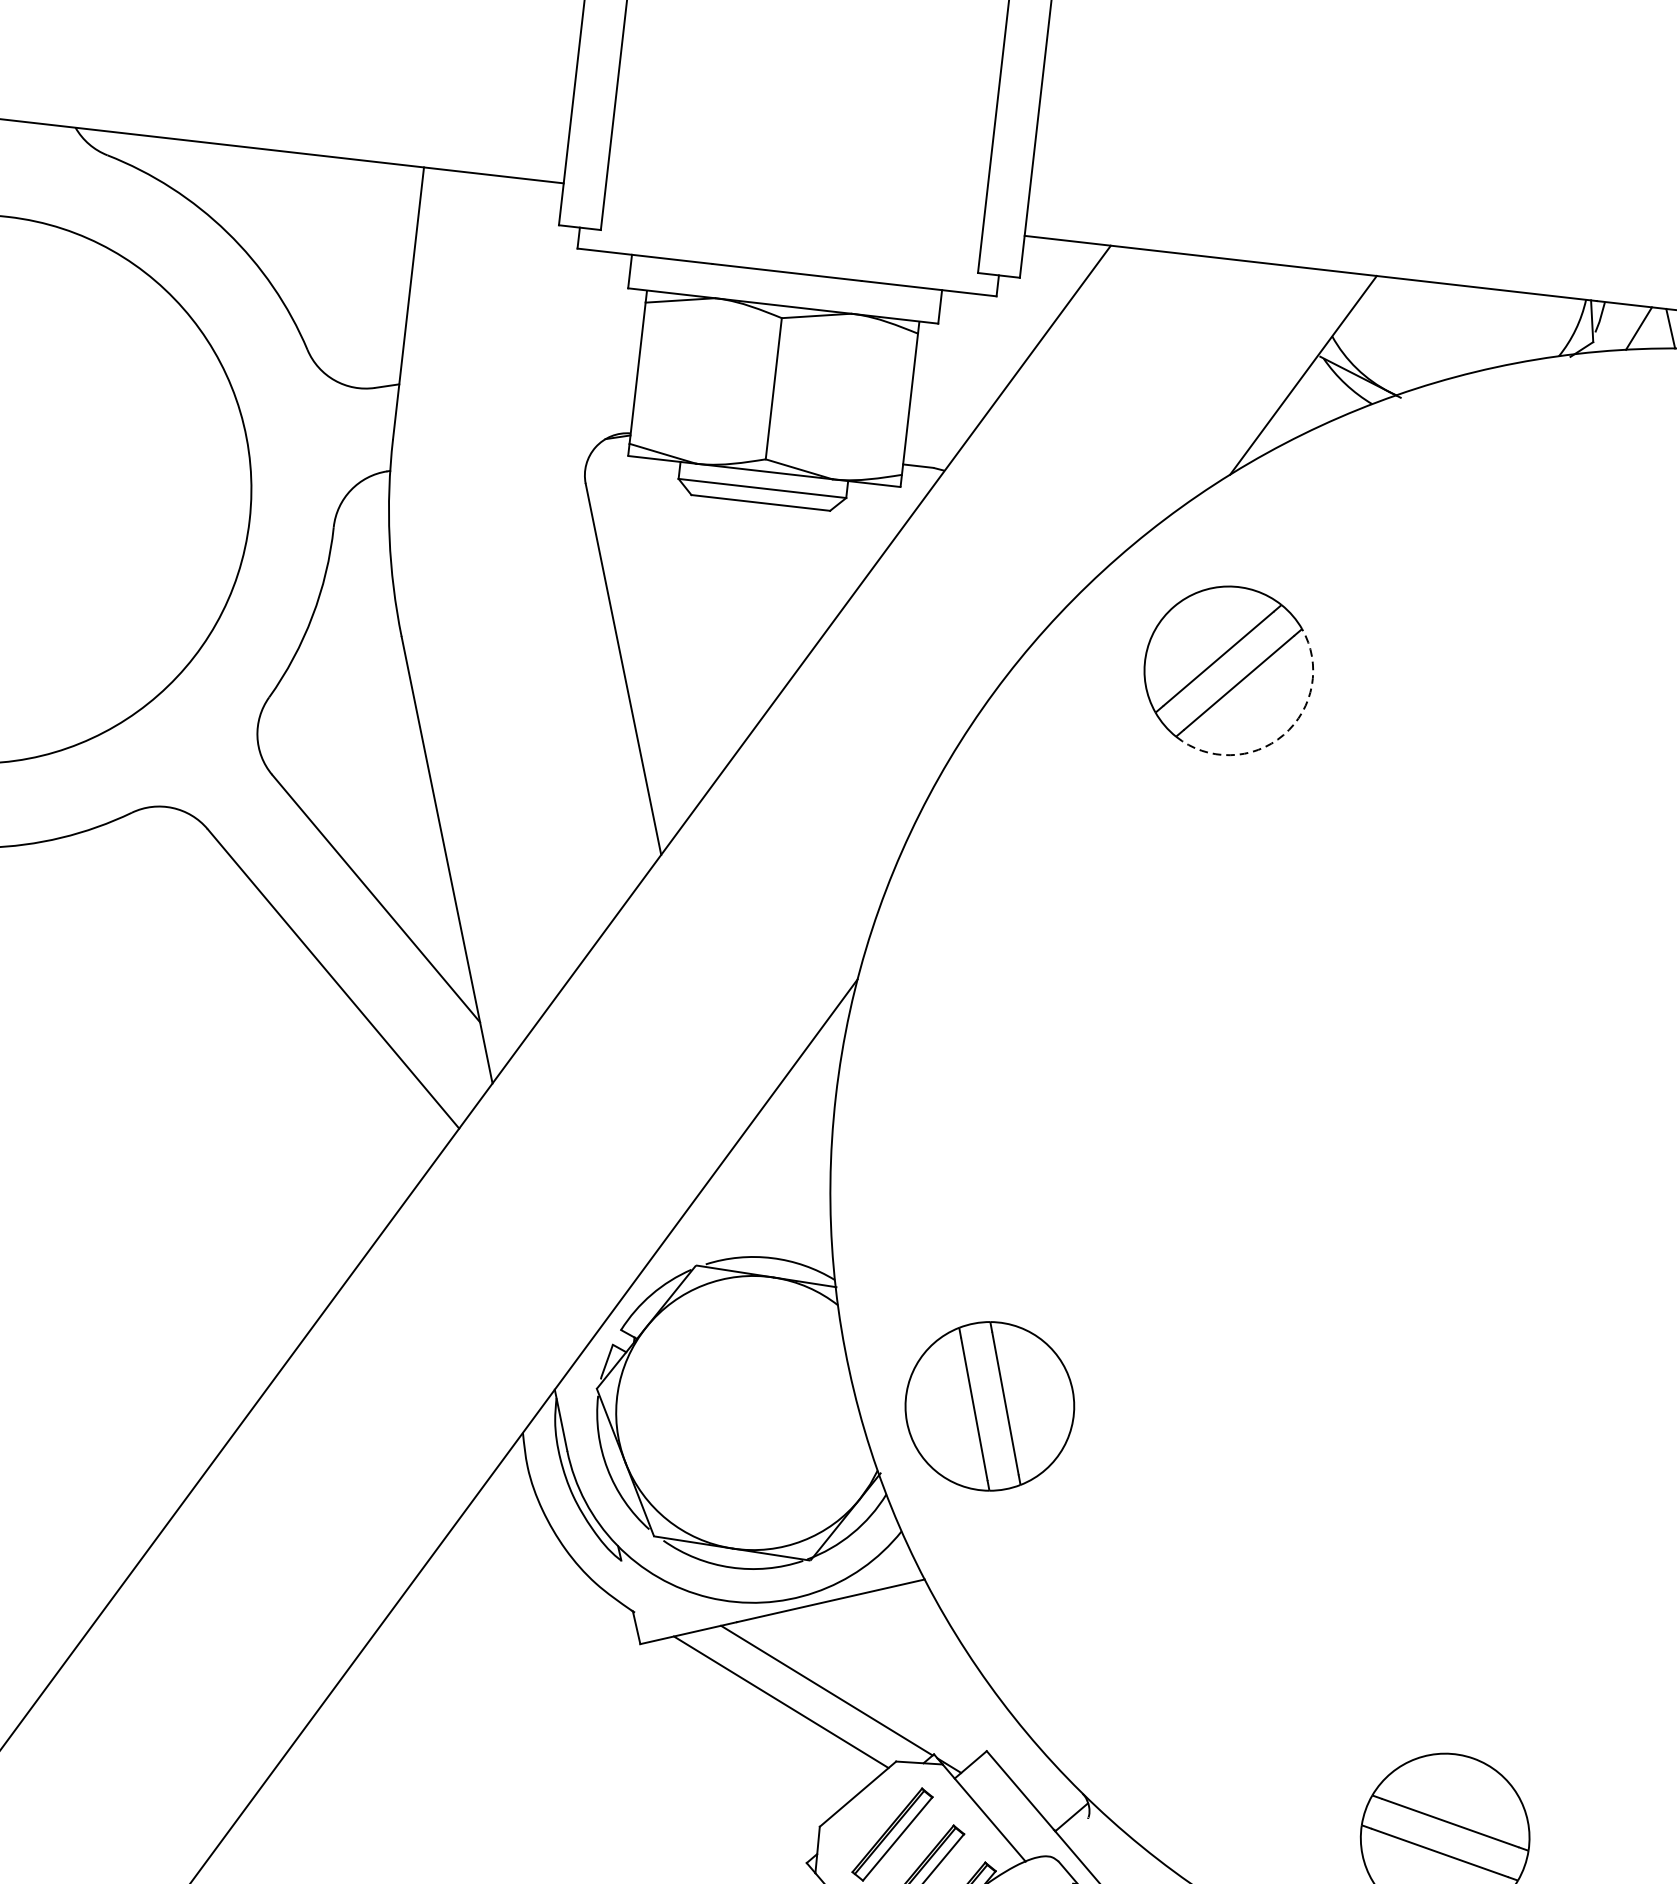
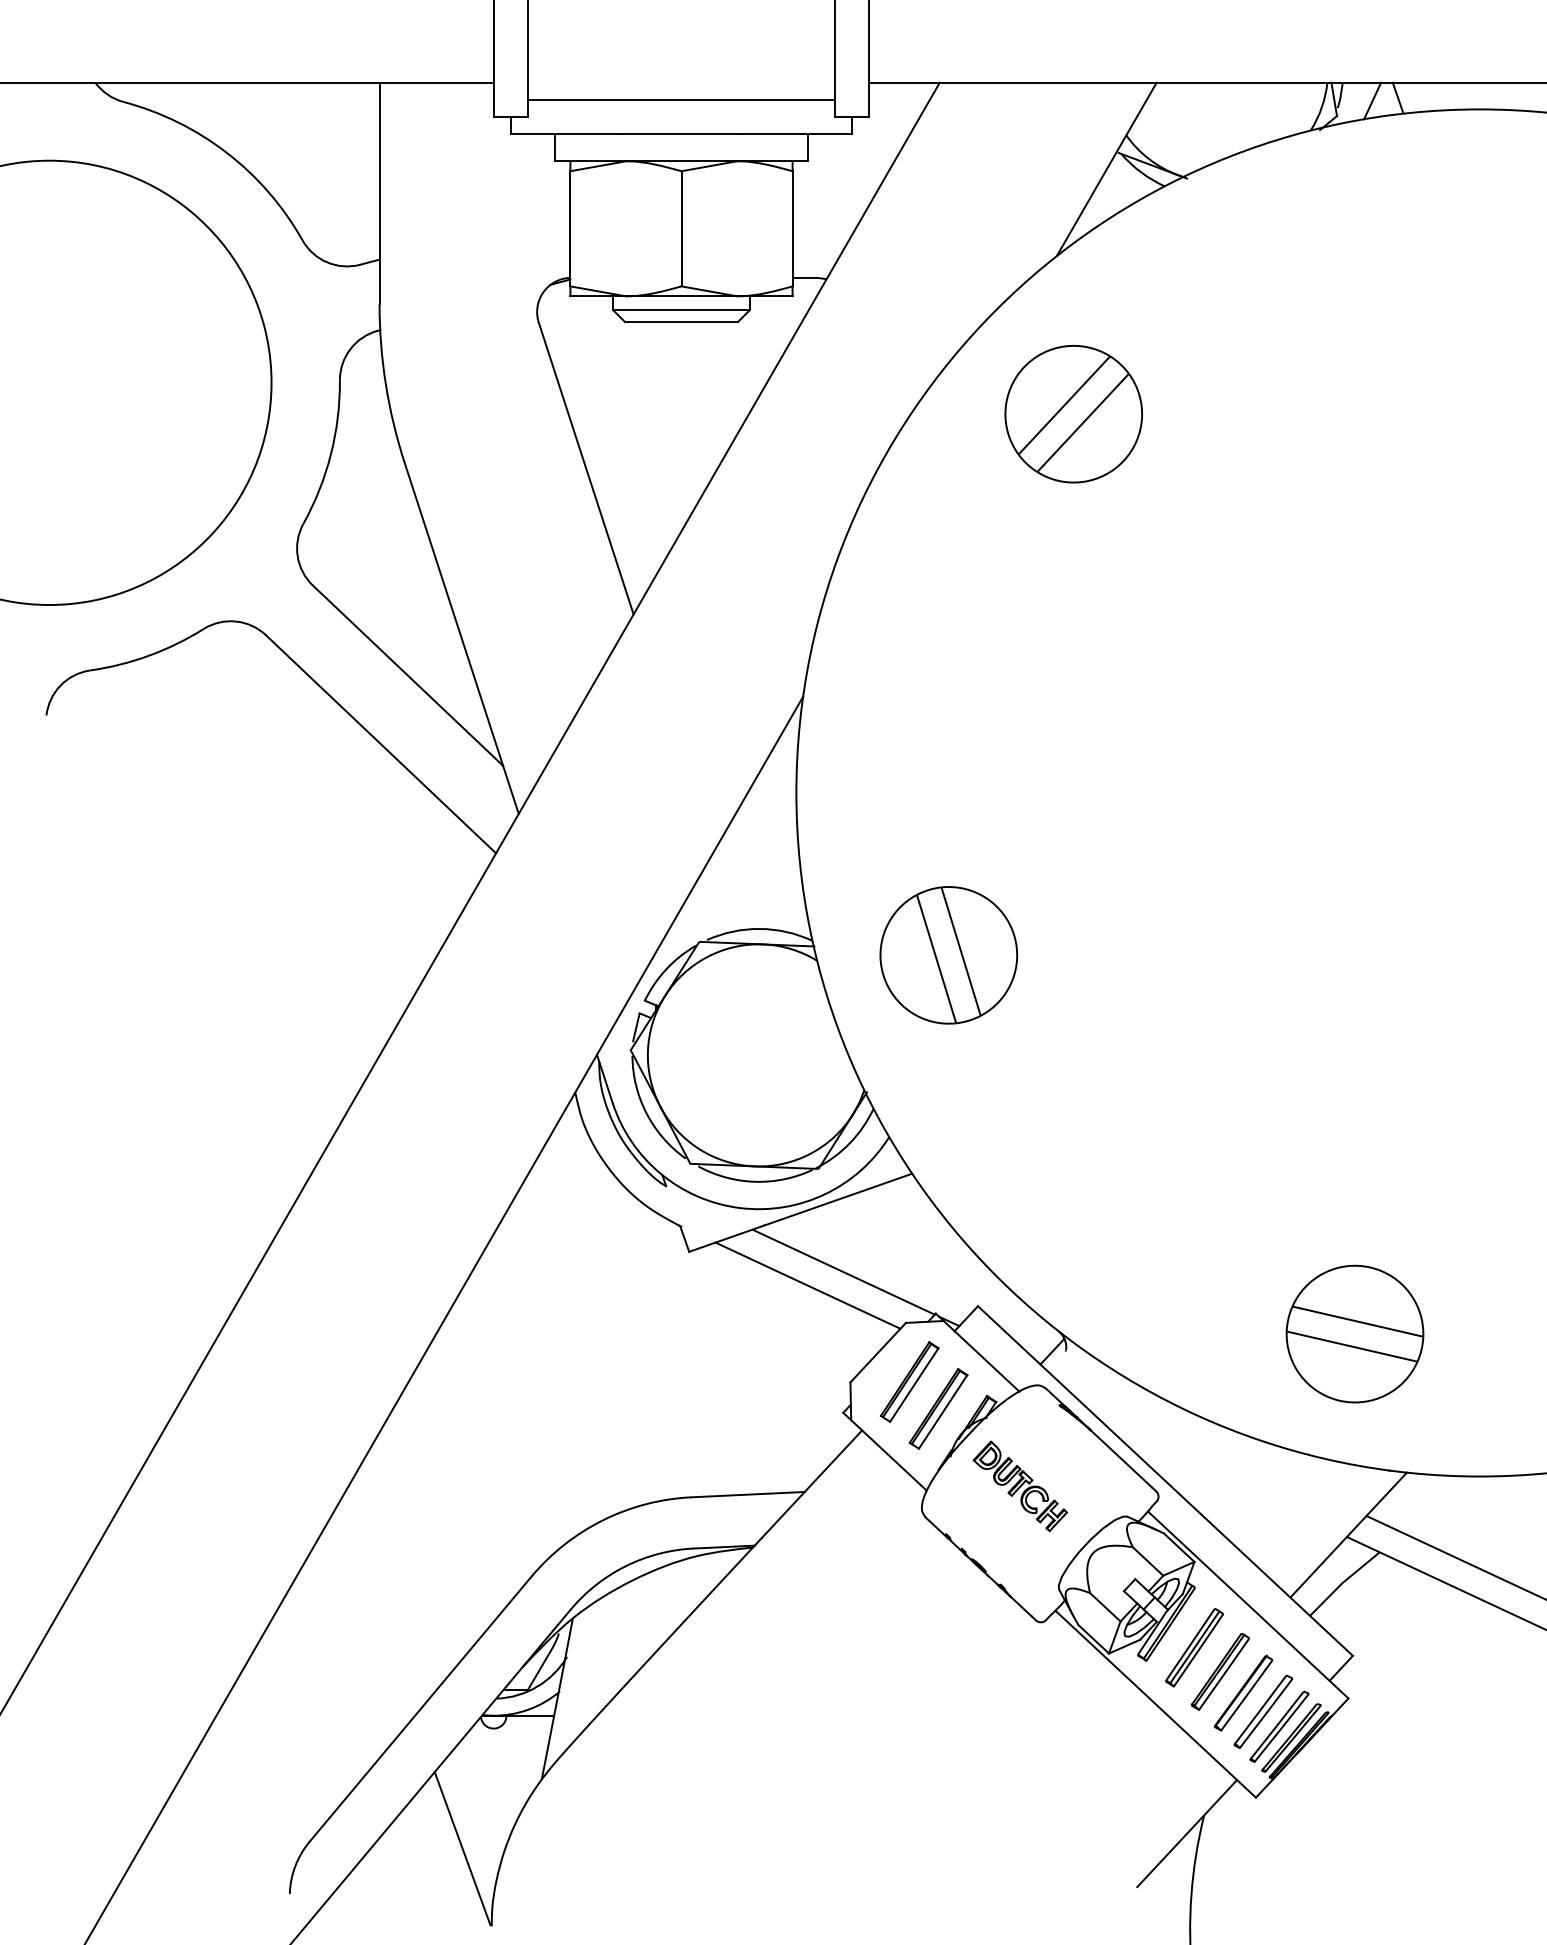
line: (791, 230) -> (681, 99), added
arc: (1283, 734) -> (1123, 460), dashed -> solid
part: (989, 1406) -> (948, 955), moved

